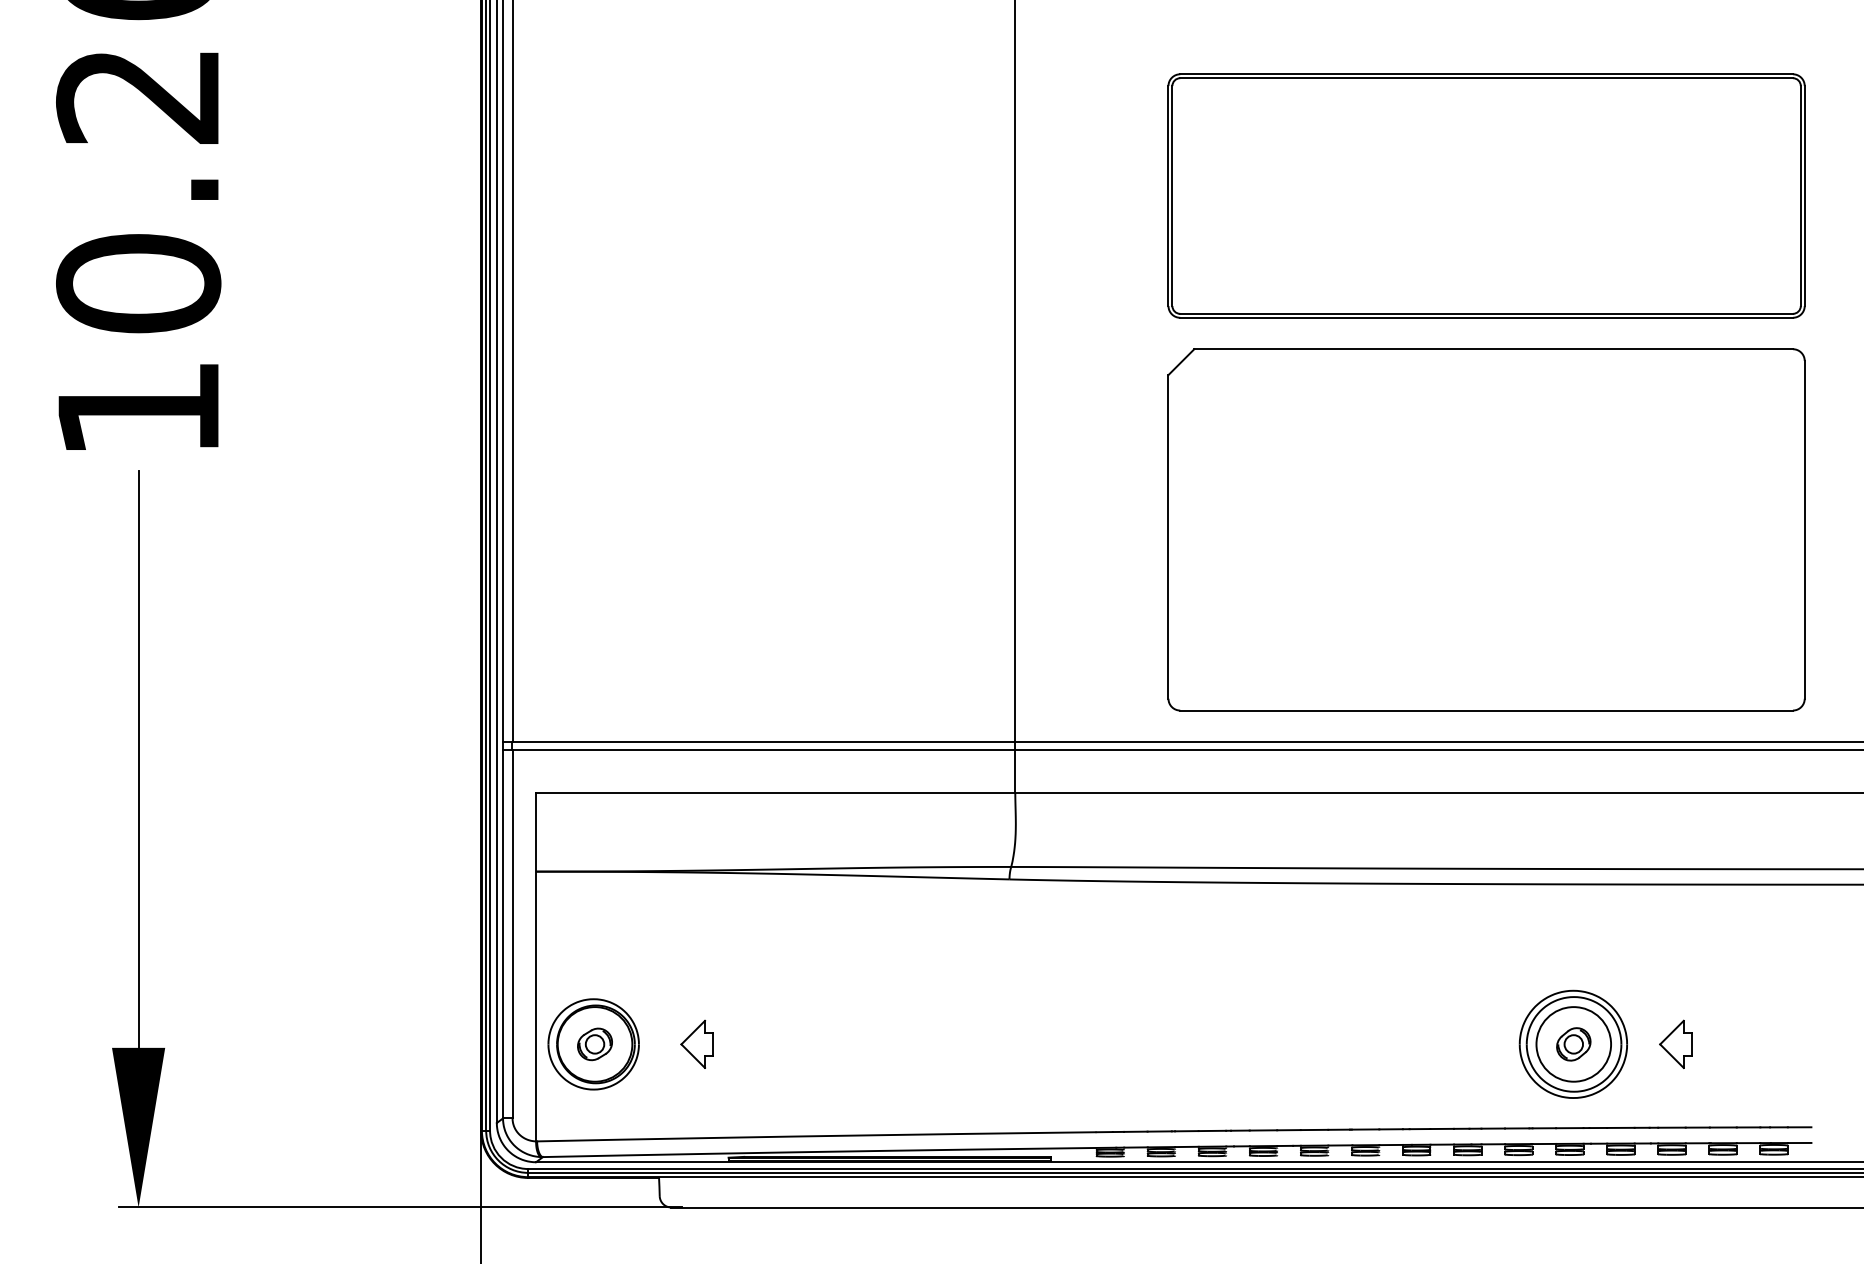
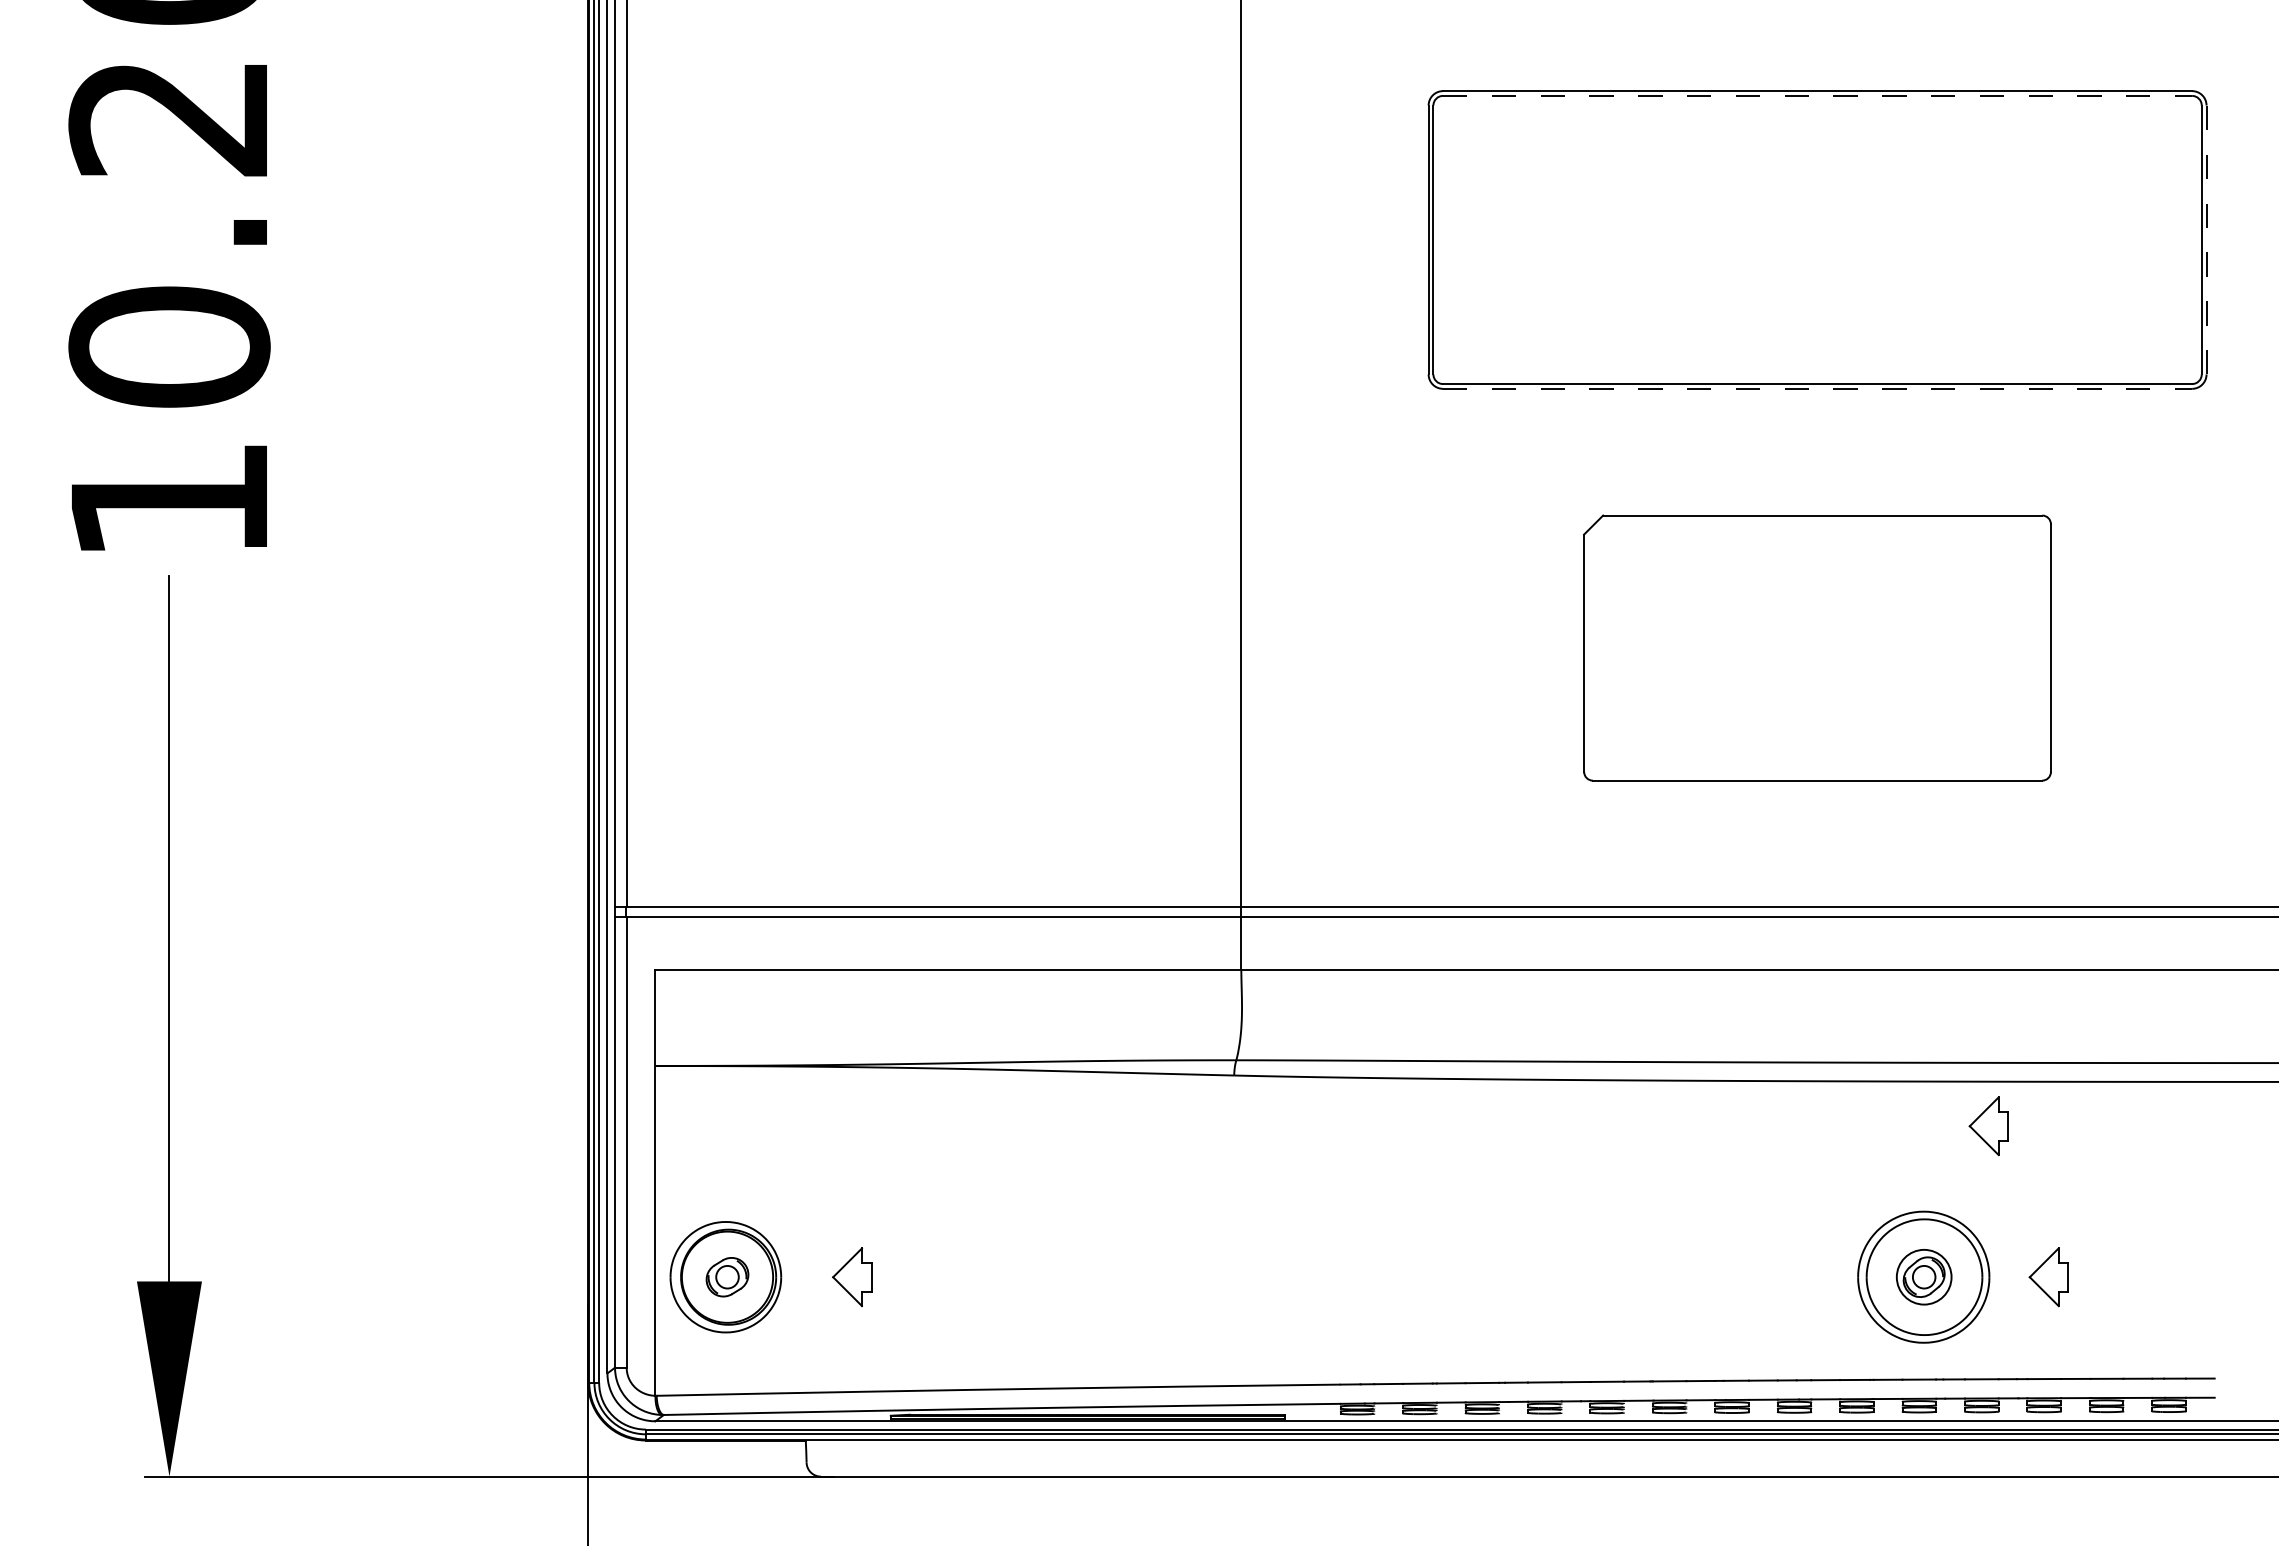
line: (1486, 77) -> (1817, 95), solid -> dashed
line: (1804, 195) -> (2206, 239), solid -> dashed
line: (1486, 317) -> (1817, 388), solid -> dashed
part: (1486, 529) -> (1817, 647), size x0.6
part: (1626, 921) -> (1988, 1126), added
circle: (1573, 1043) -> (1923, 1276), size x0.6

